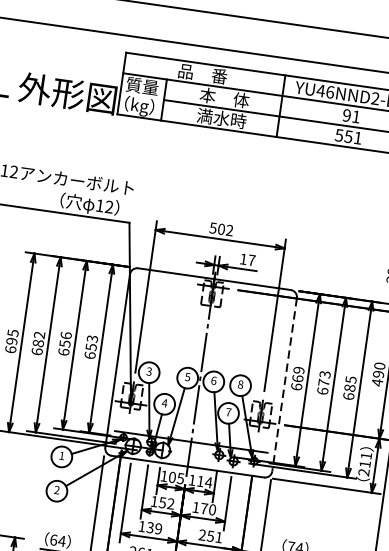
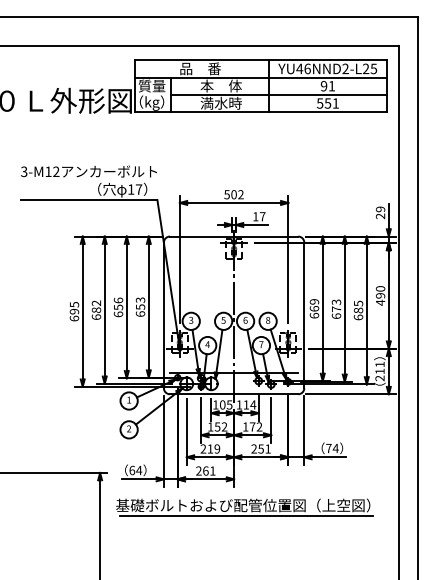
text: (108, 206) -> (138, 189), 12 -> 17
line: (284, 384) -> (304, 315), dashed -> solid
text: (212, 509) -> (259, 426), 170 -> 172
text: (145, 526) -> (206, 448), 139 -> 219

